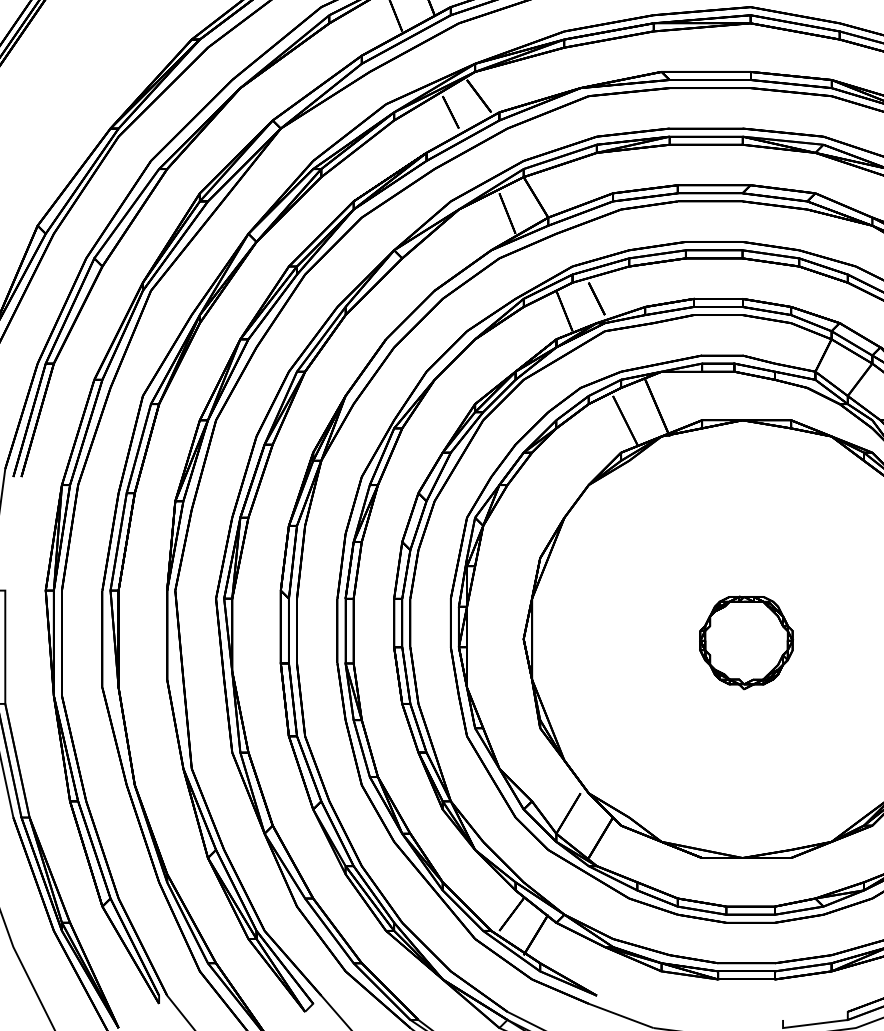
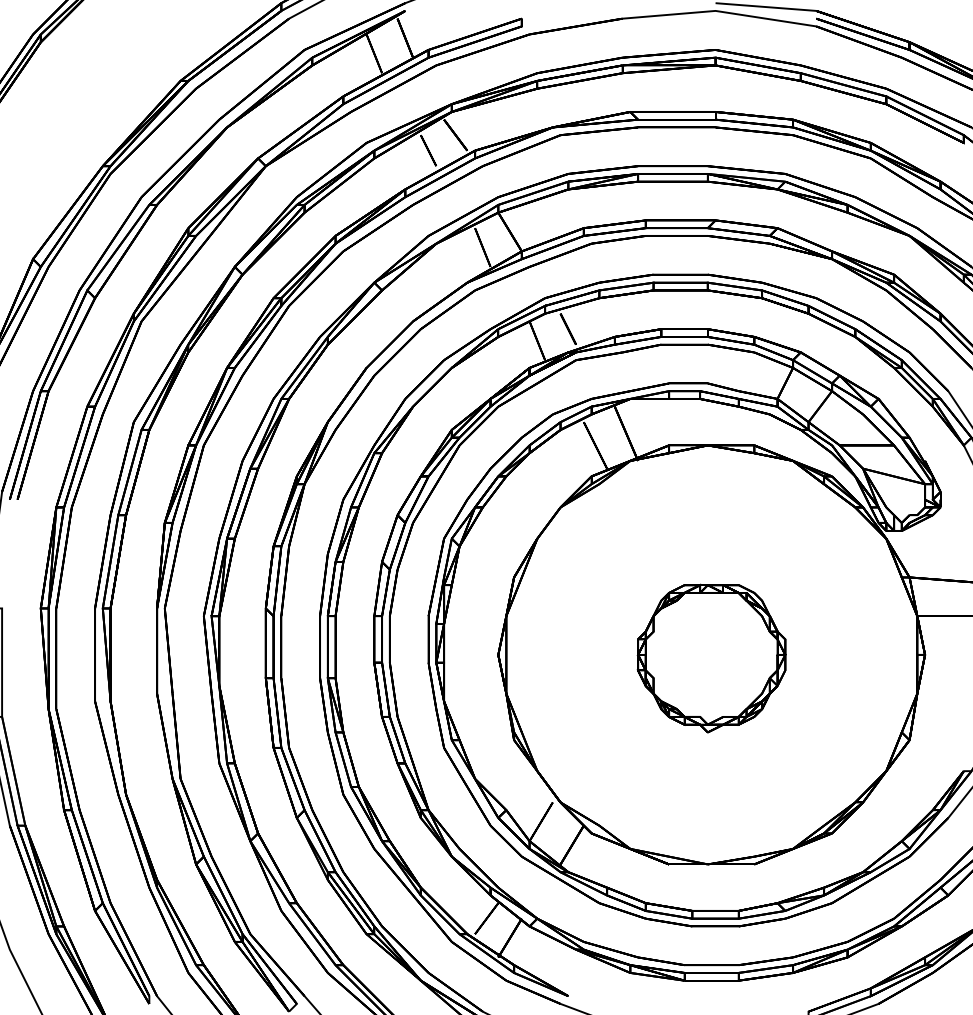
part: (746, 642) -> (711, 658), size x1.67

